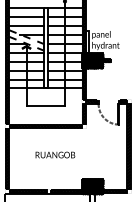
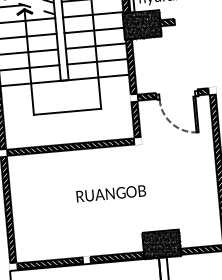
text: (55, 154) -> (111, 192), moved

